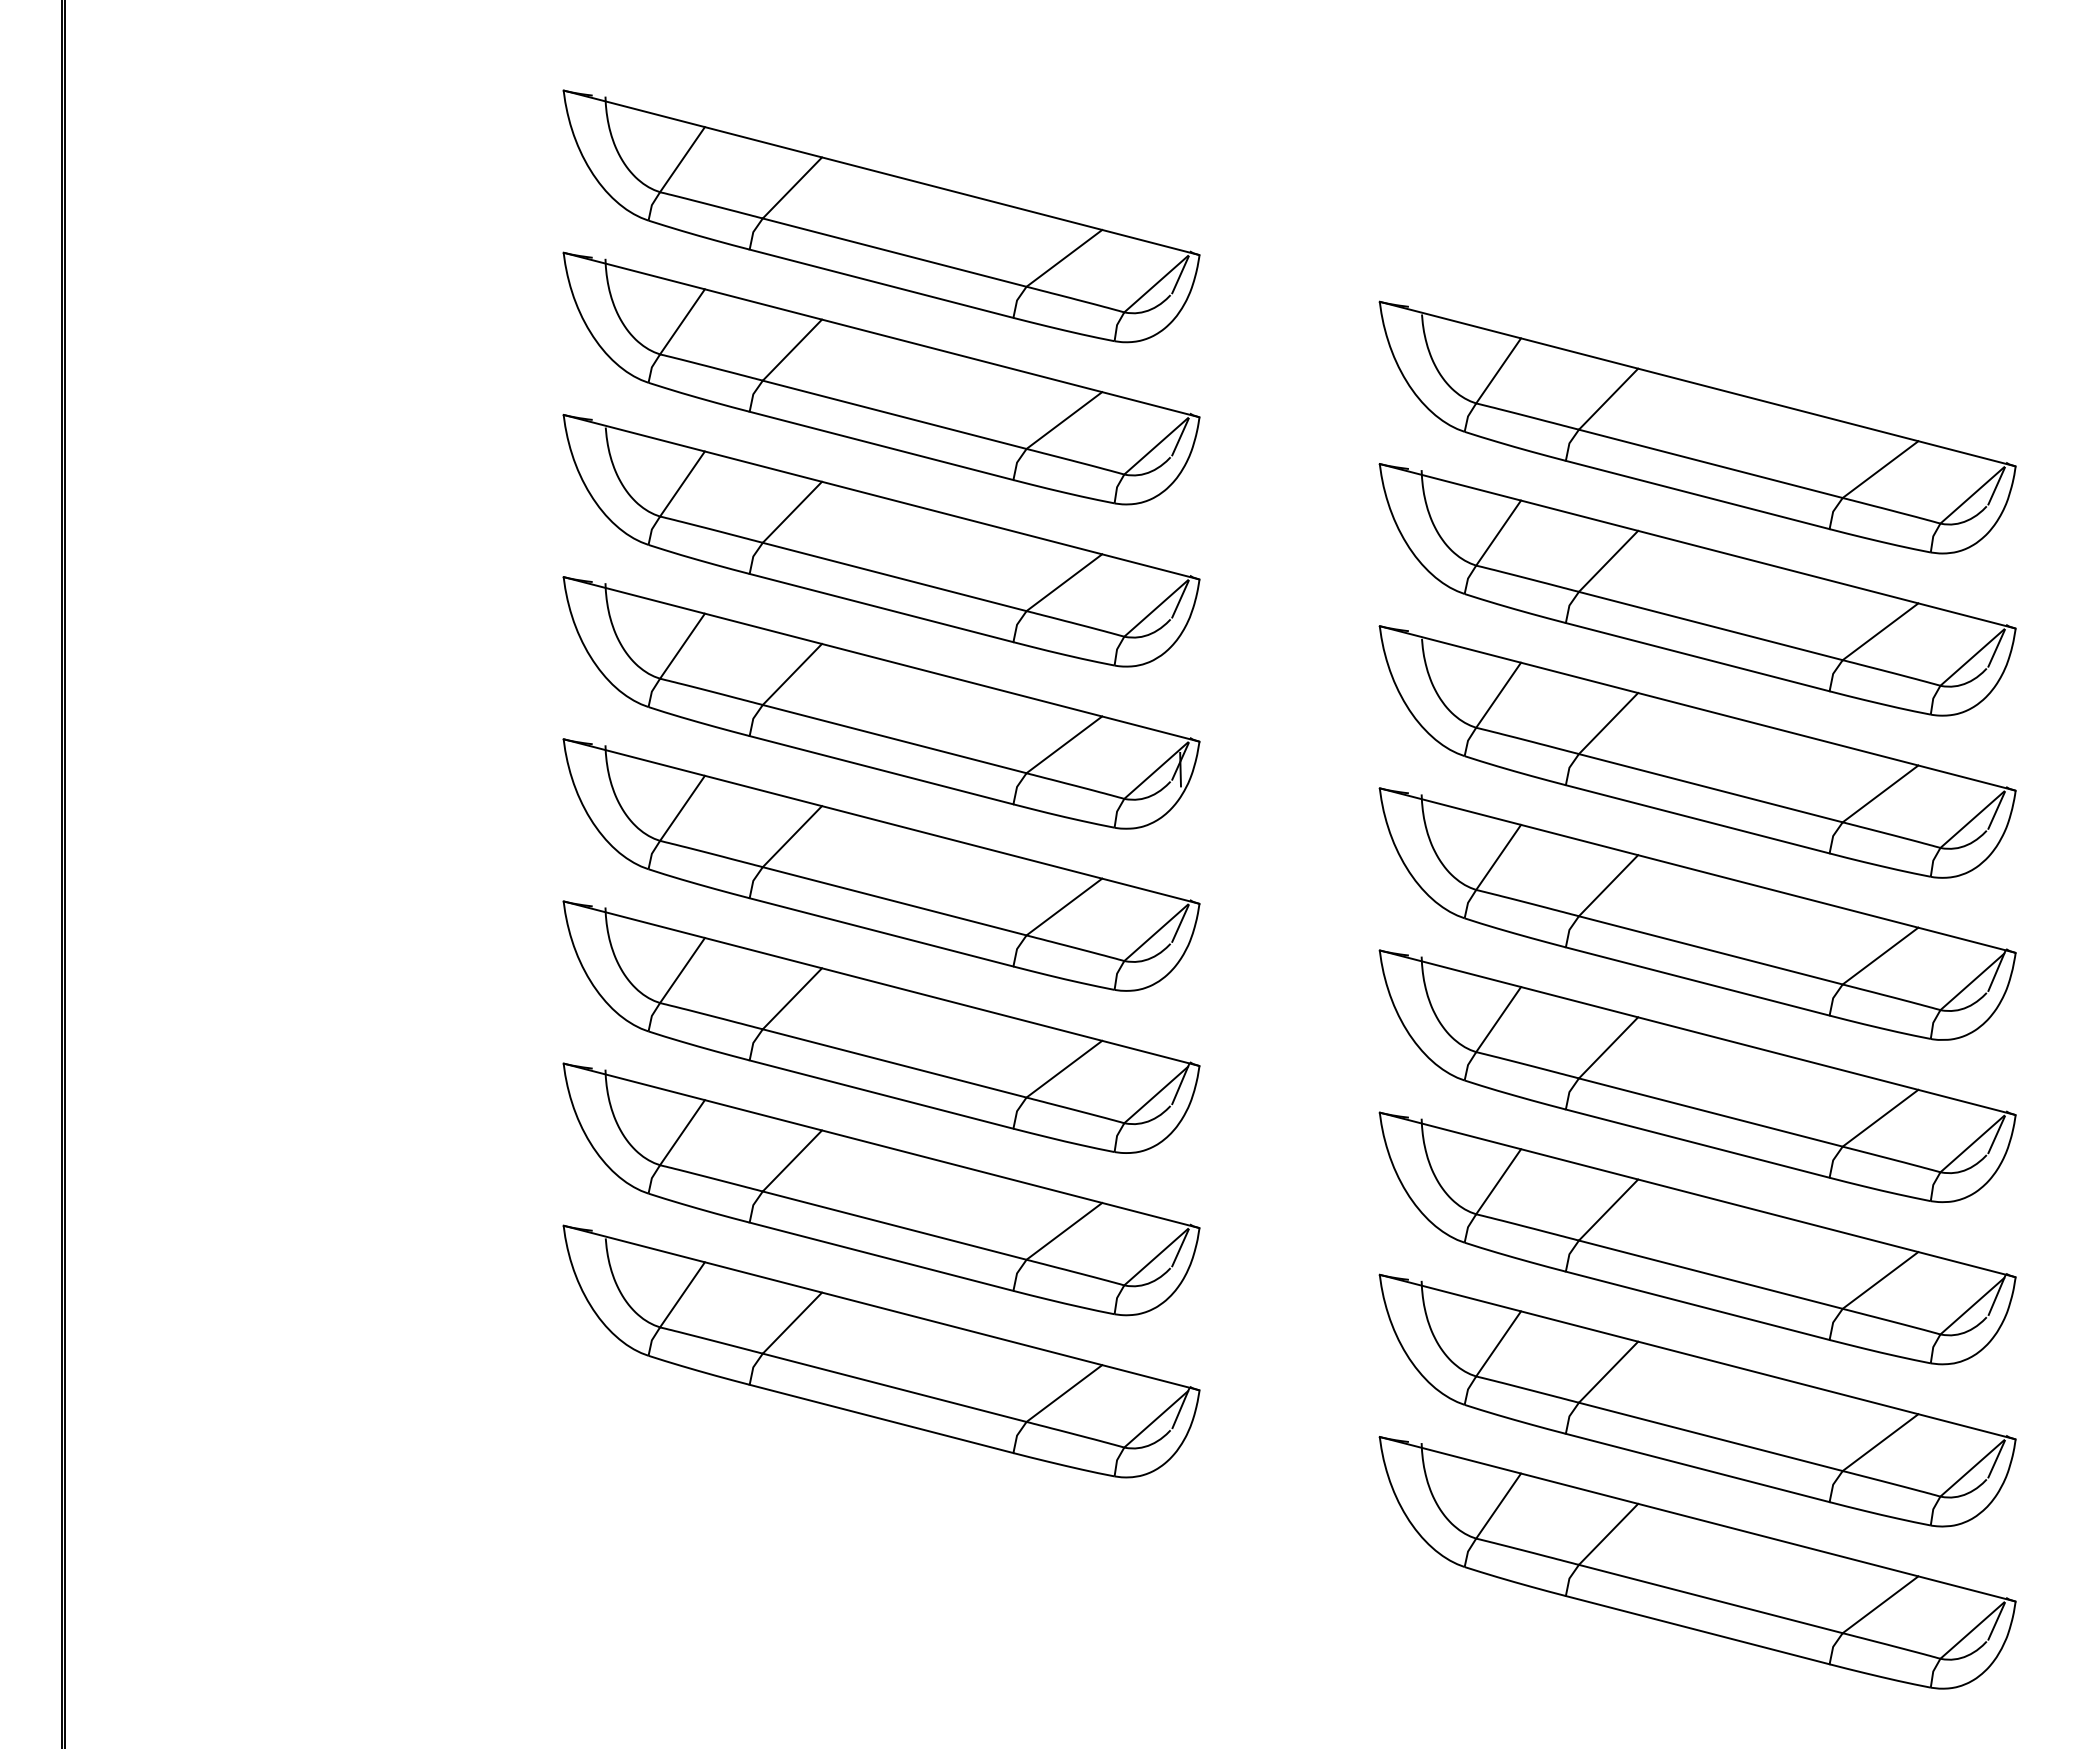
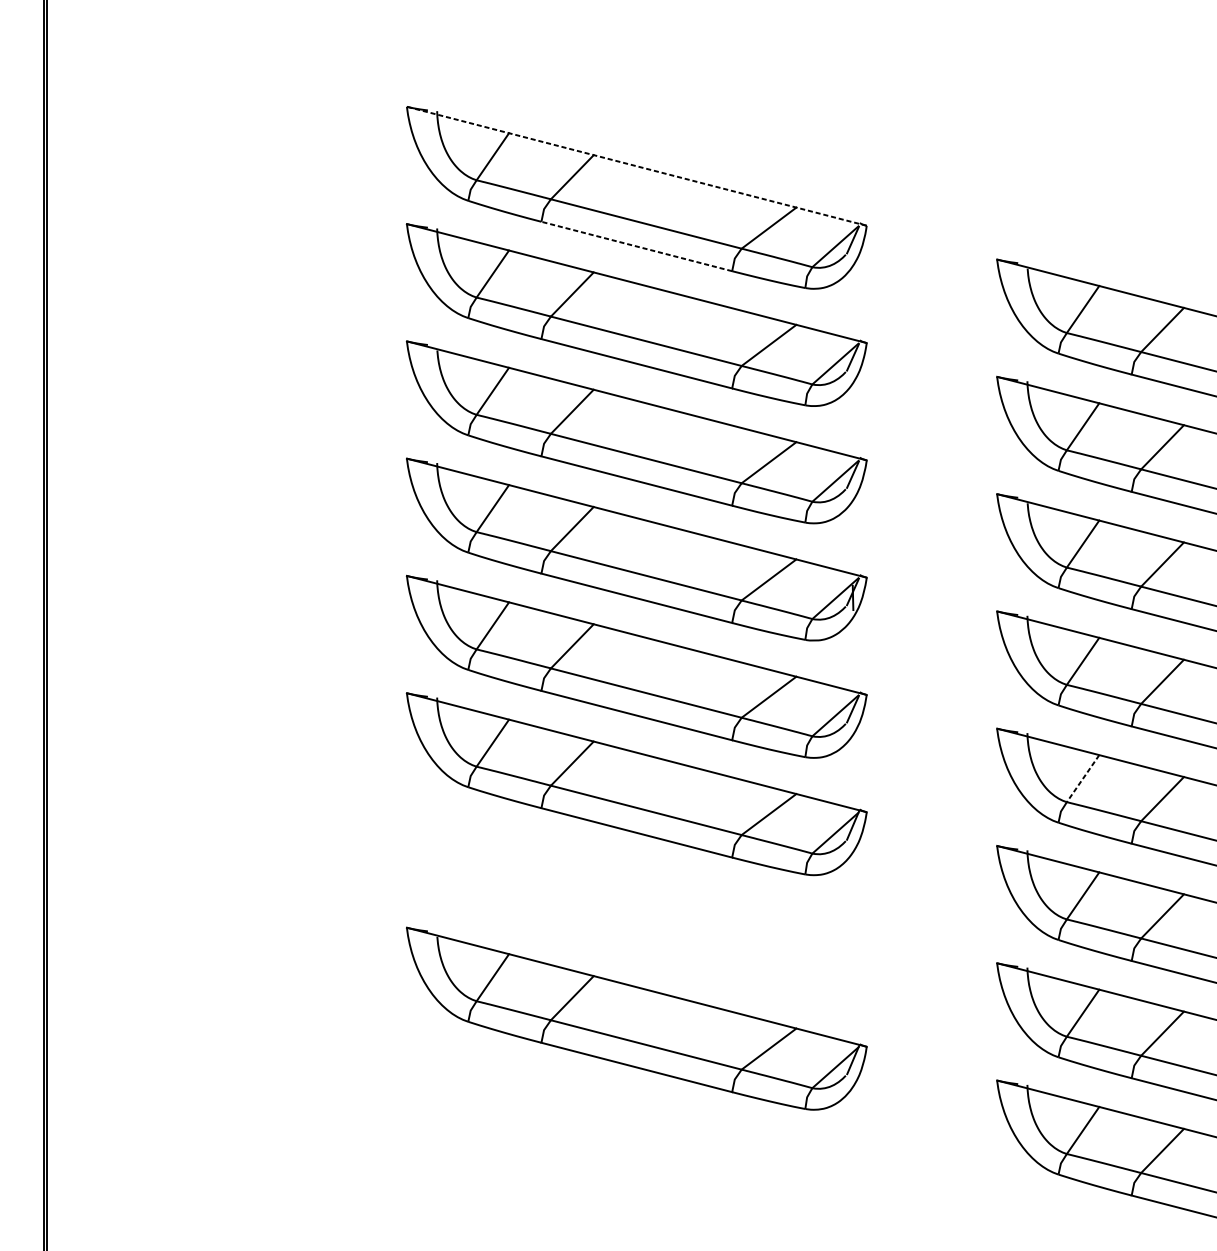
line: (881, 172) -> (636, 166), solid -> dashed
line: (881, 283) -> (636, 246), solid -> dashed
line: (1498, 1019) -> (1082, 778), solid -> dashed
part: (881, 1189) -> (636, 901), removed

